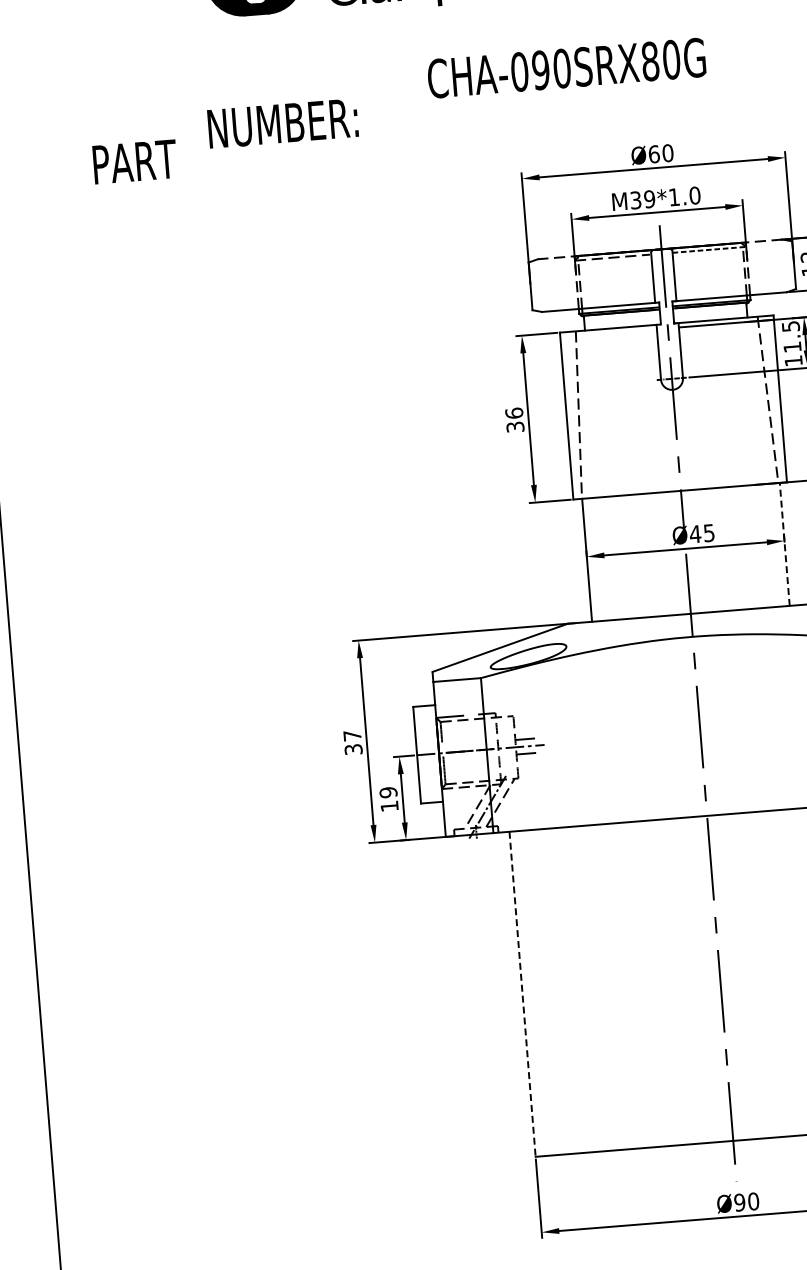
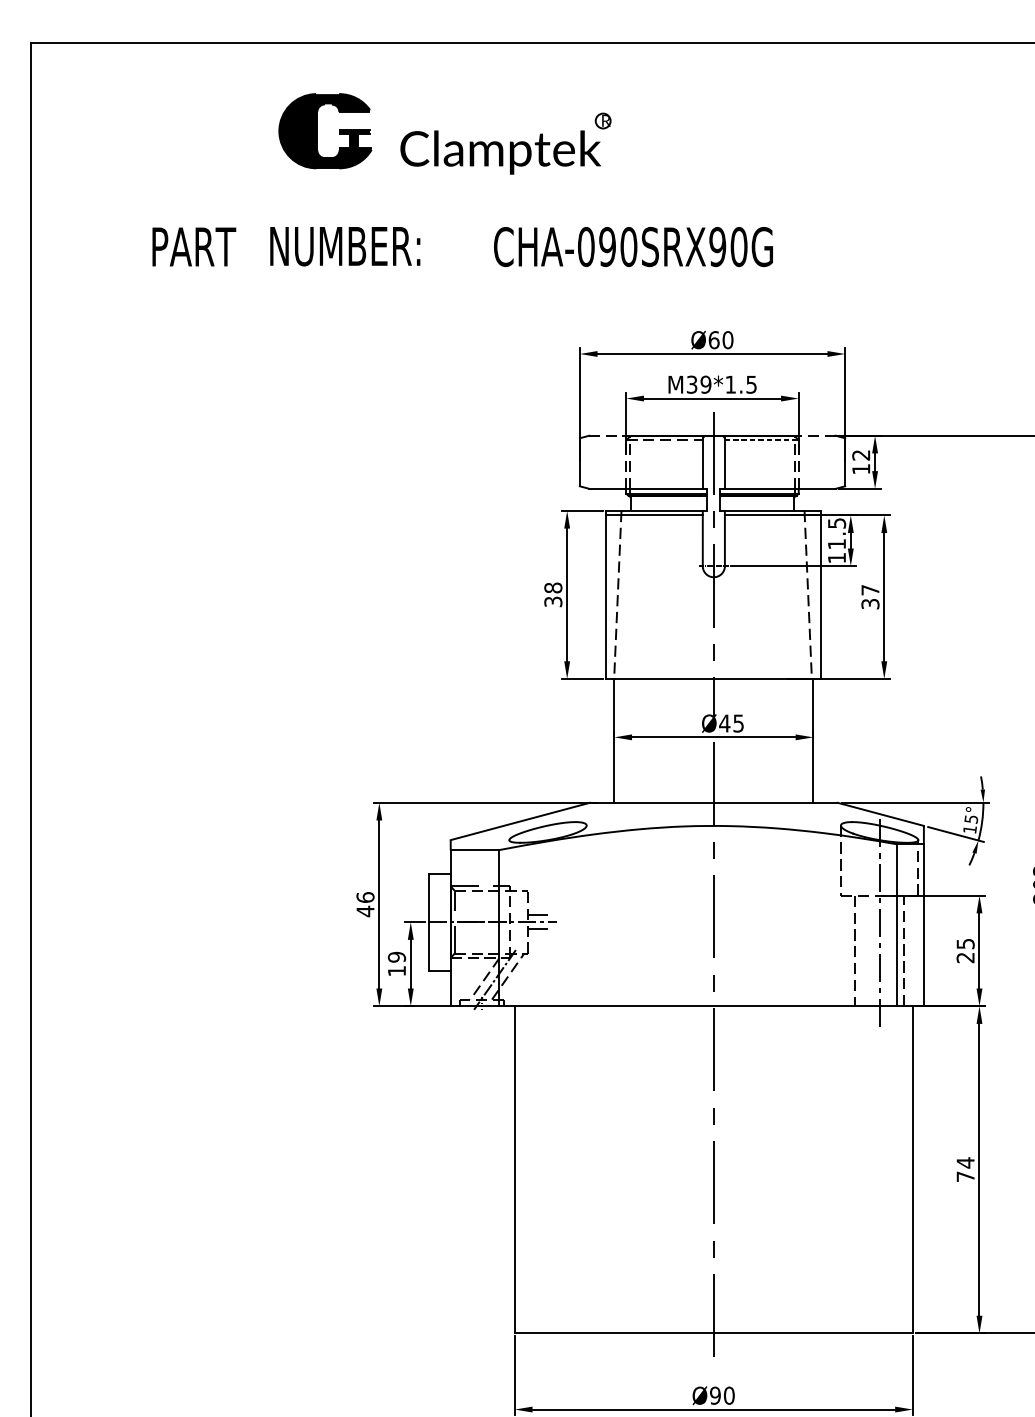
text: (650, 62) -> (717, 247), CHA-090SRX80G -> CHA-090SRX90G
text: (283, 123) -> (345, 246), moved
text: (135, 161) -> (194, 246), moved
text: (694, 195) -> (751, 384), M39*1.0 -> M39*1.5
line: (608, 333) -> (653, 515), added
text: (514, 412) -> (553, 587), 36 -> 38
line: (784, 544) -> (813, 740), dashed -> solid
text: (353, 742) -> (365, 904), 37 -> 46
line: (522, 993) -> (514, 1169), dashed -> solid

